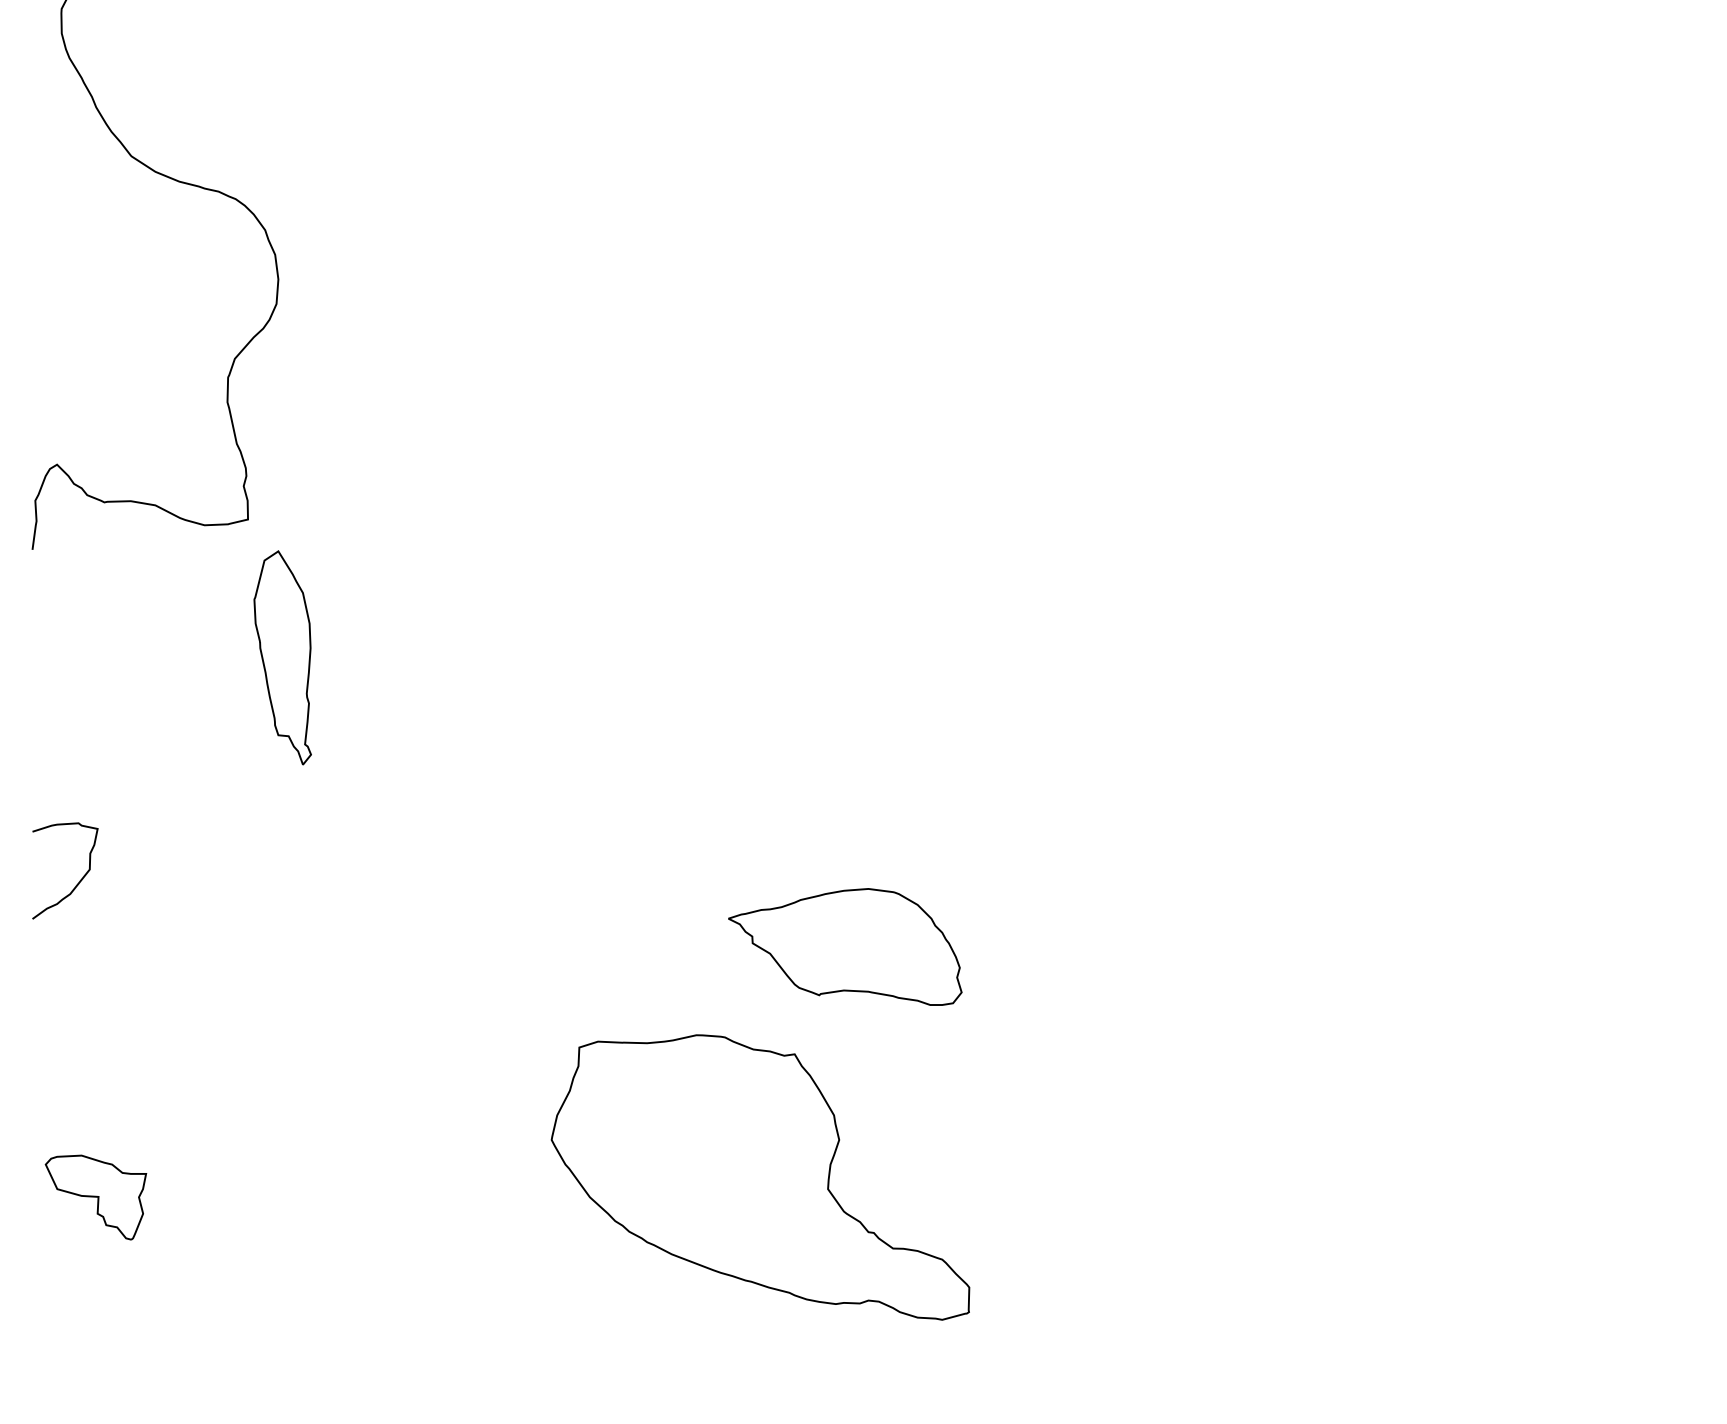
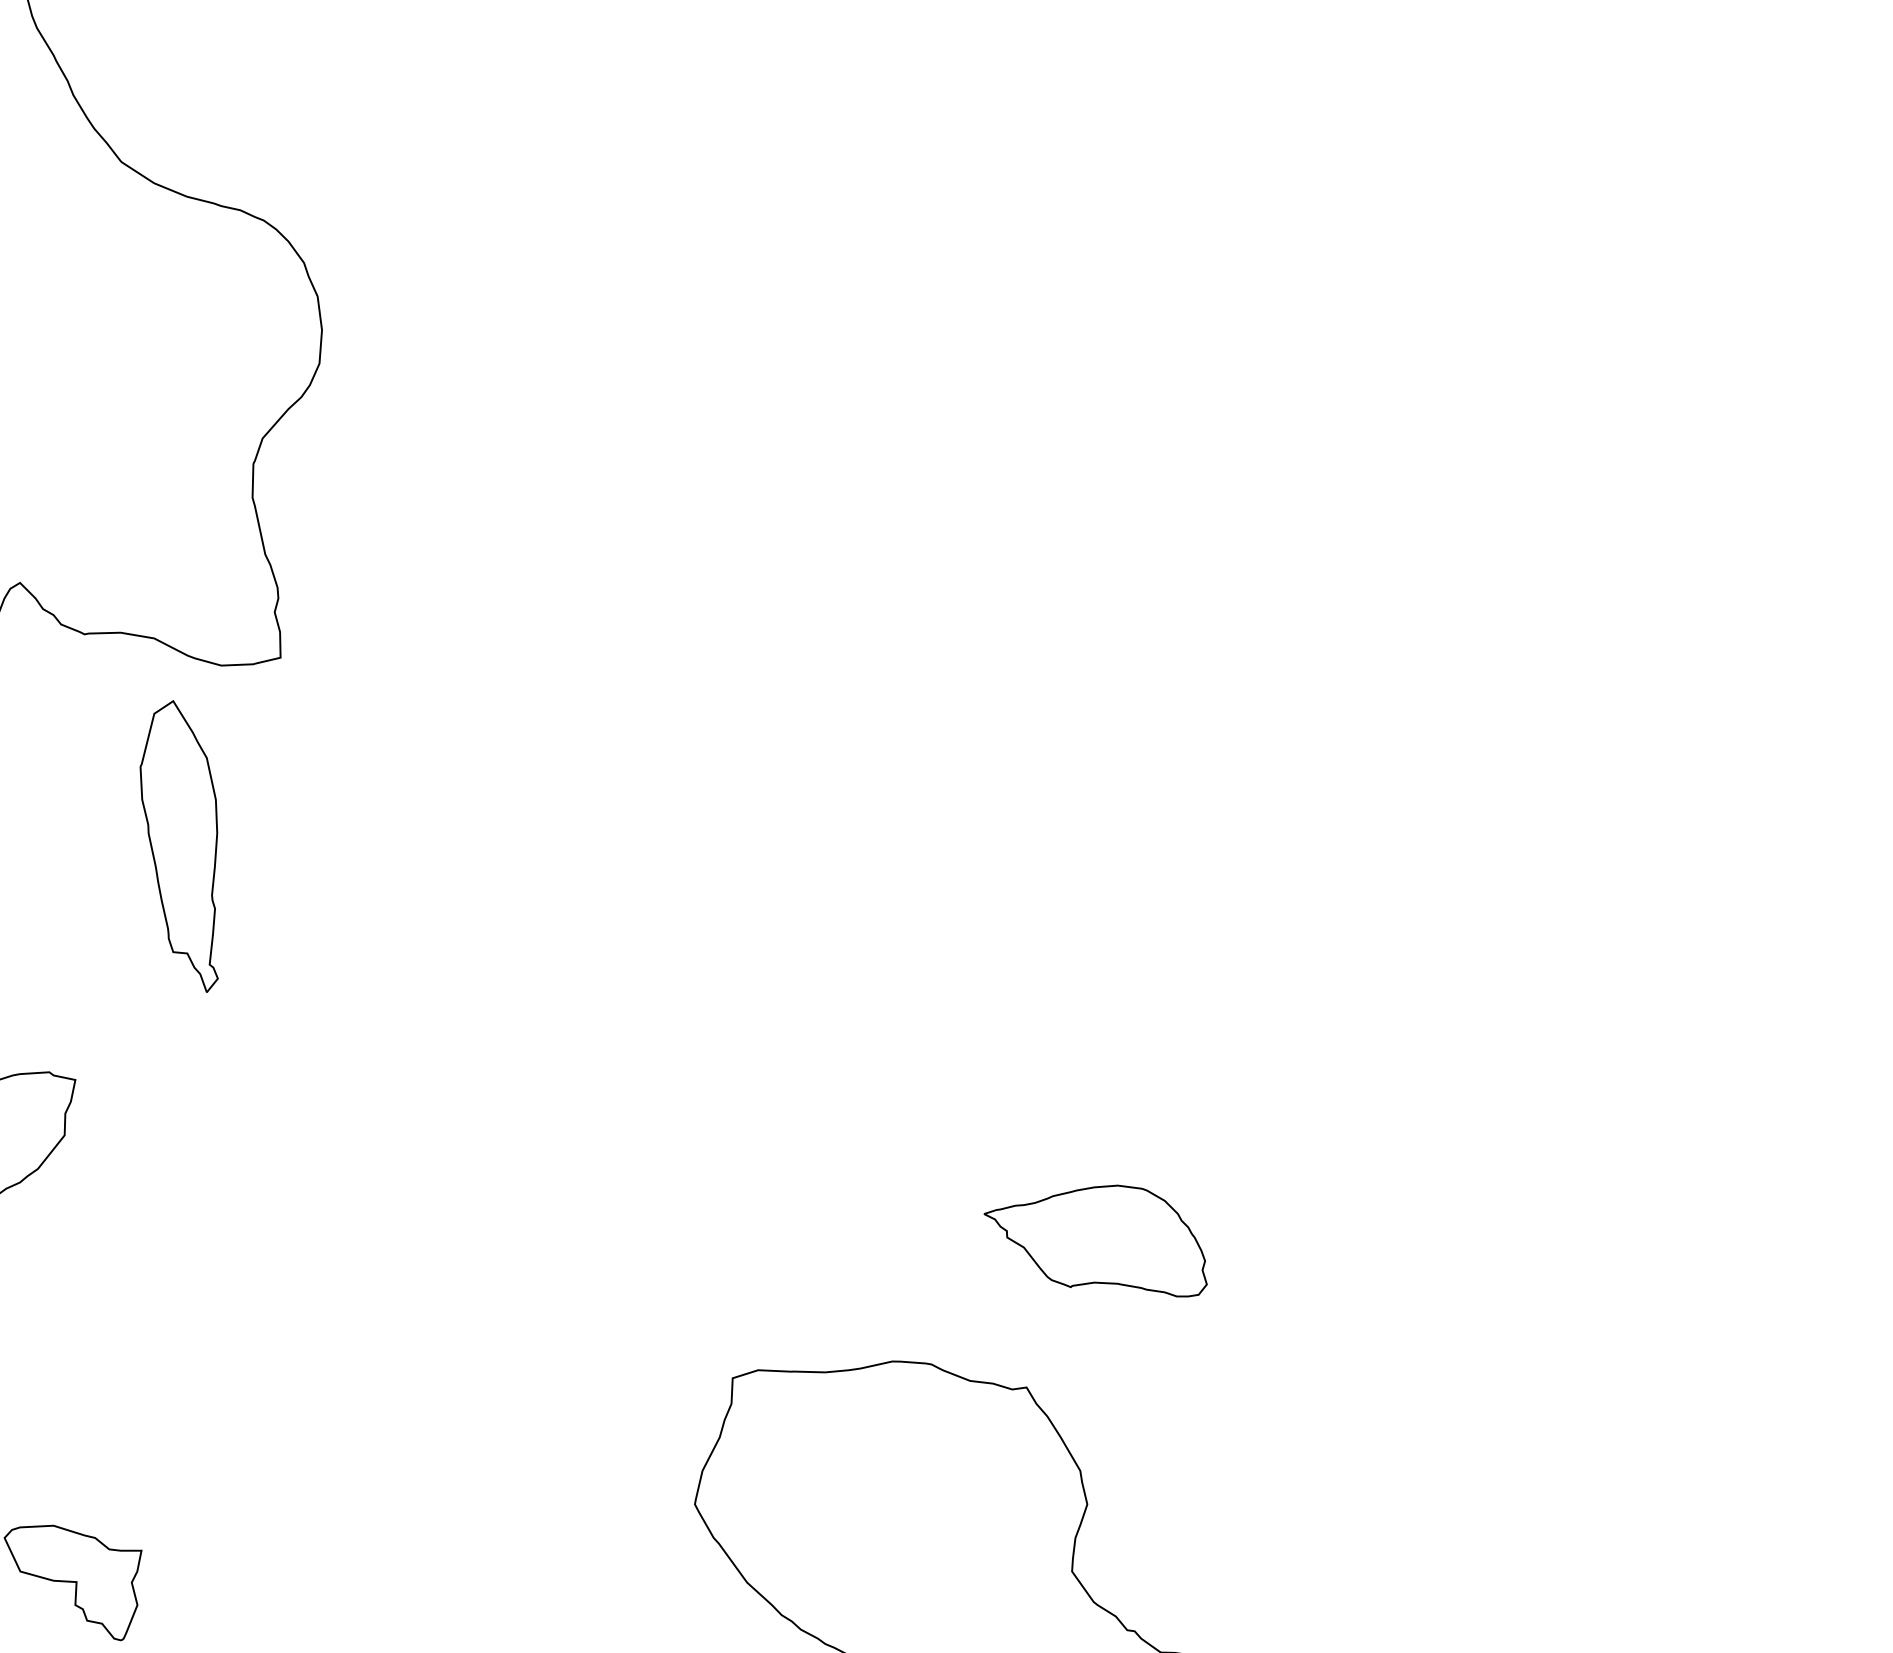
part: (282, 657) -> (178, 846), moved
part: (845, 946) -> (1095, 1240), size x0.7

